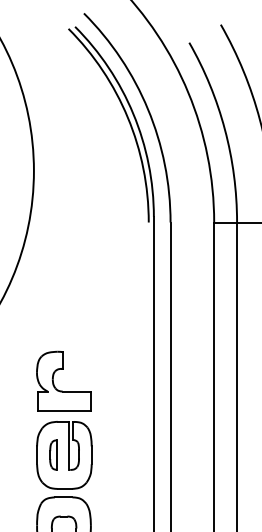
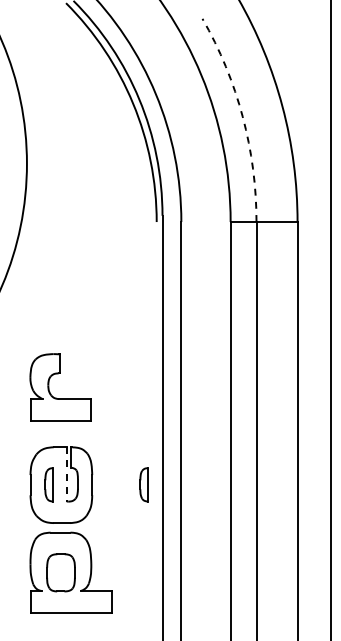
arc: (224, 129) -> (242, 116), solid -> dashed
part: (54, 384) -> (50, 391), moved
line: (68, 445) -> (66, 474), solid -> dashed
part: (137, 454) -> (143, 484), added

